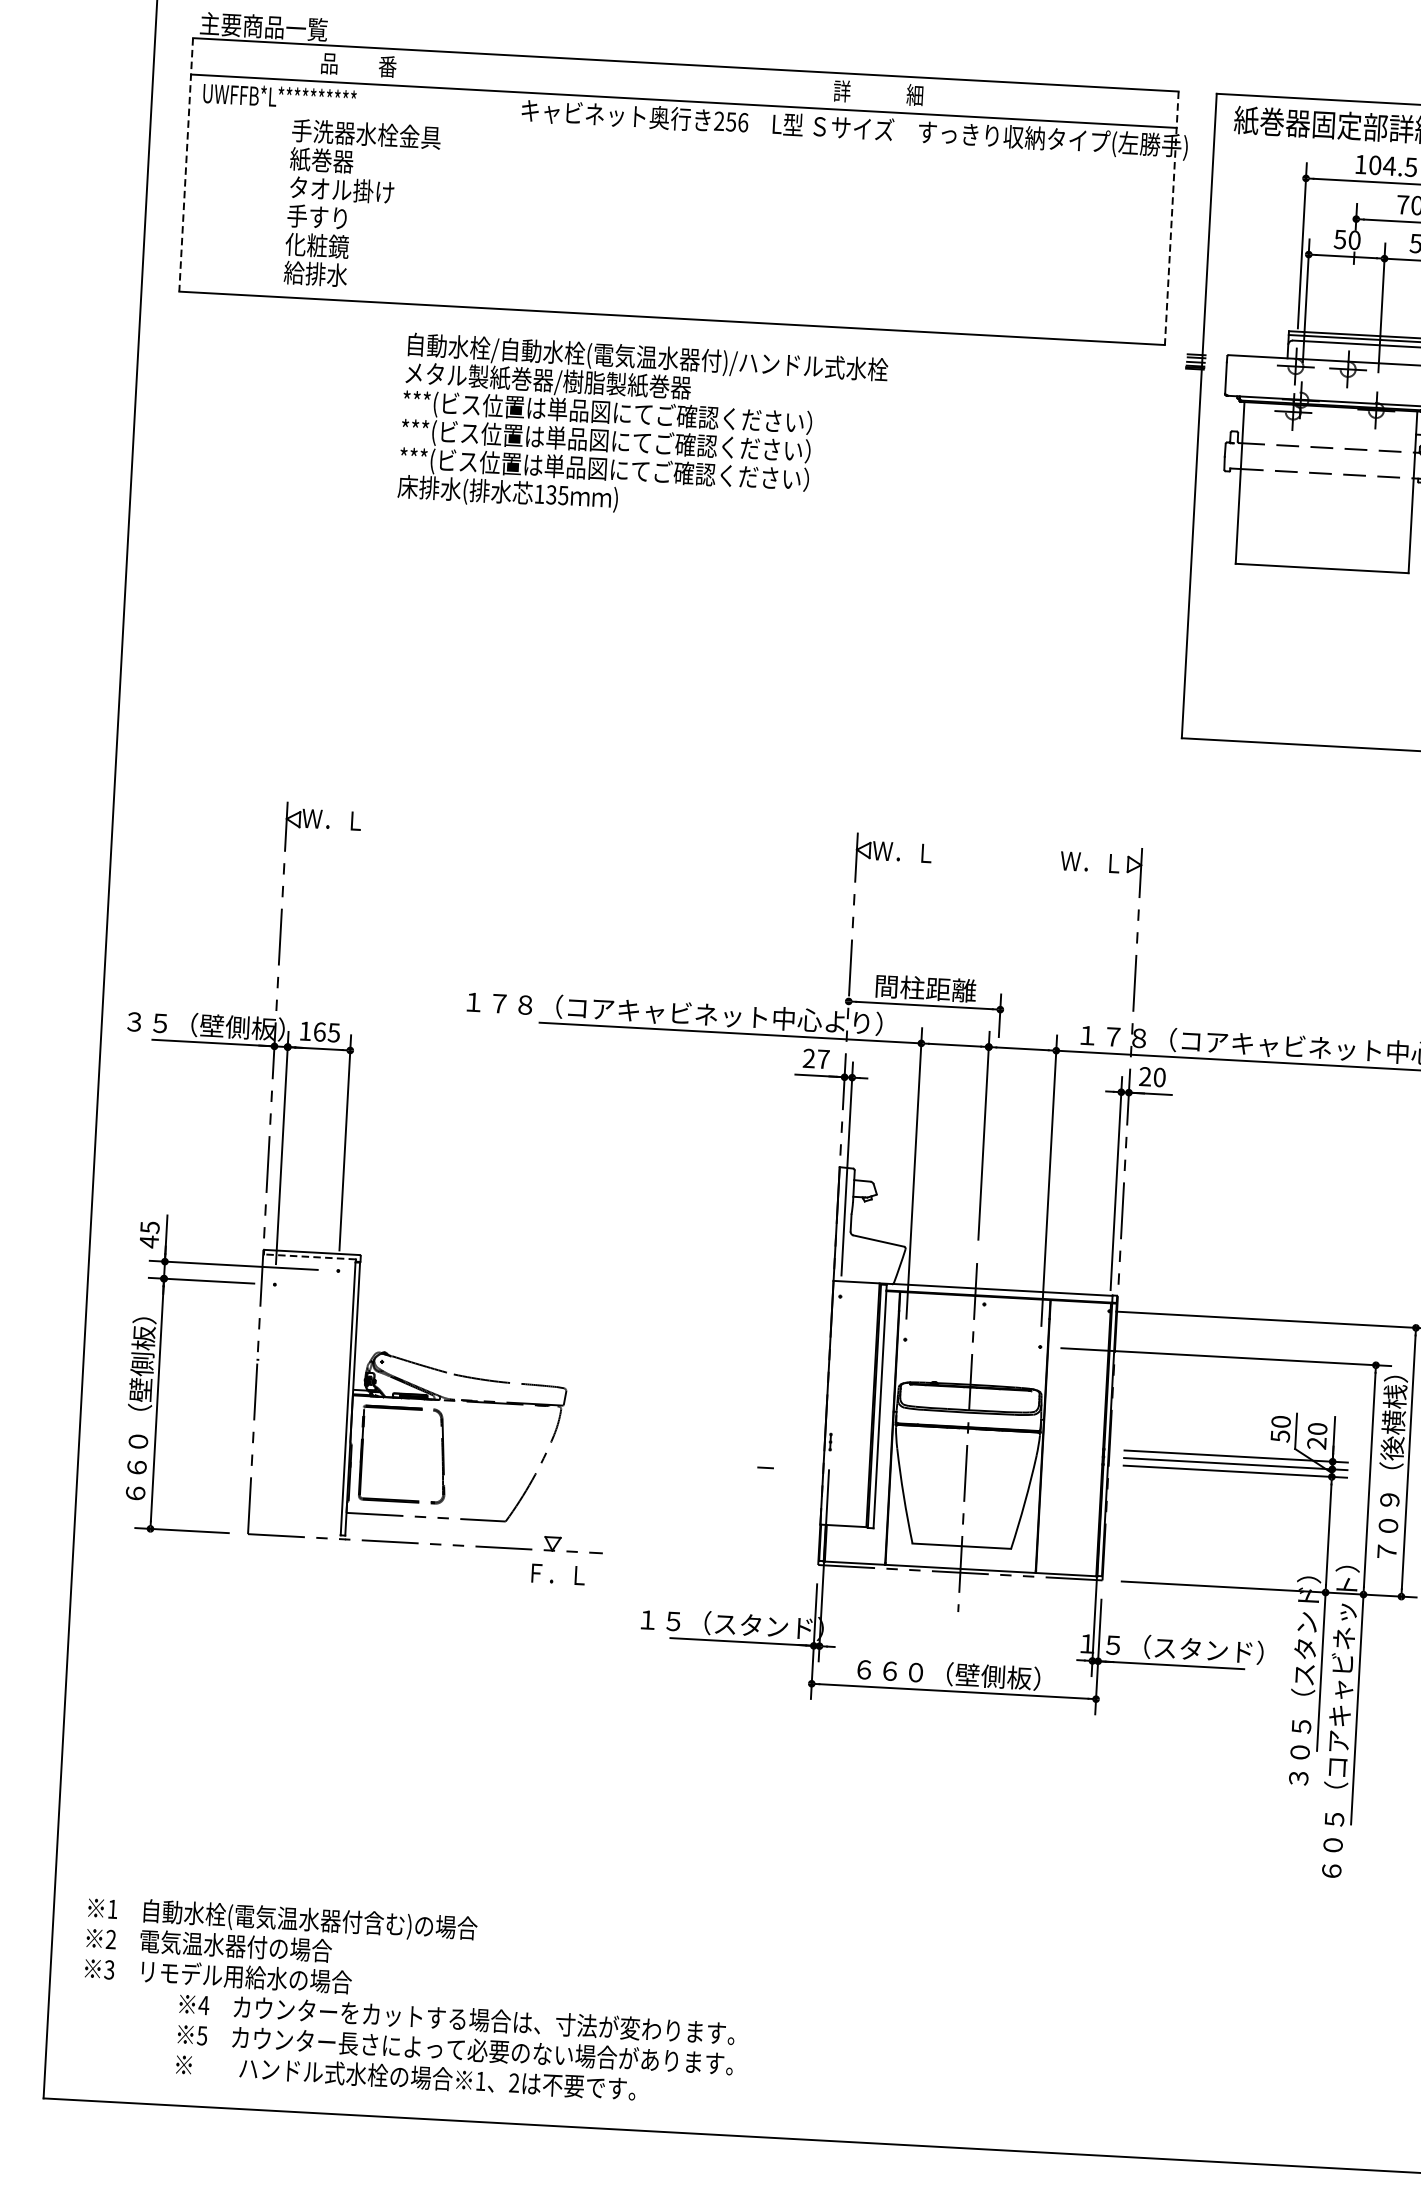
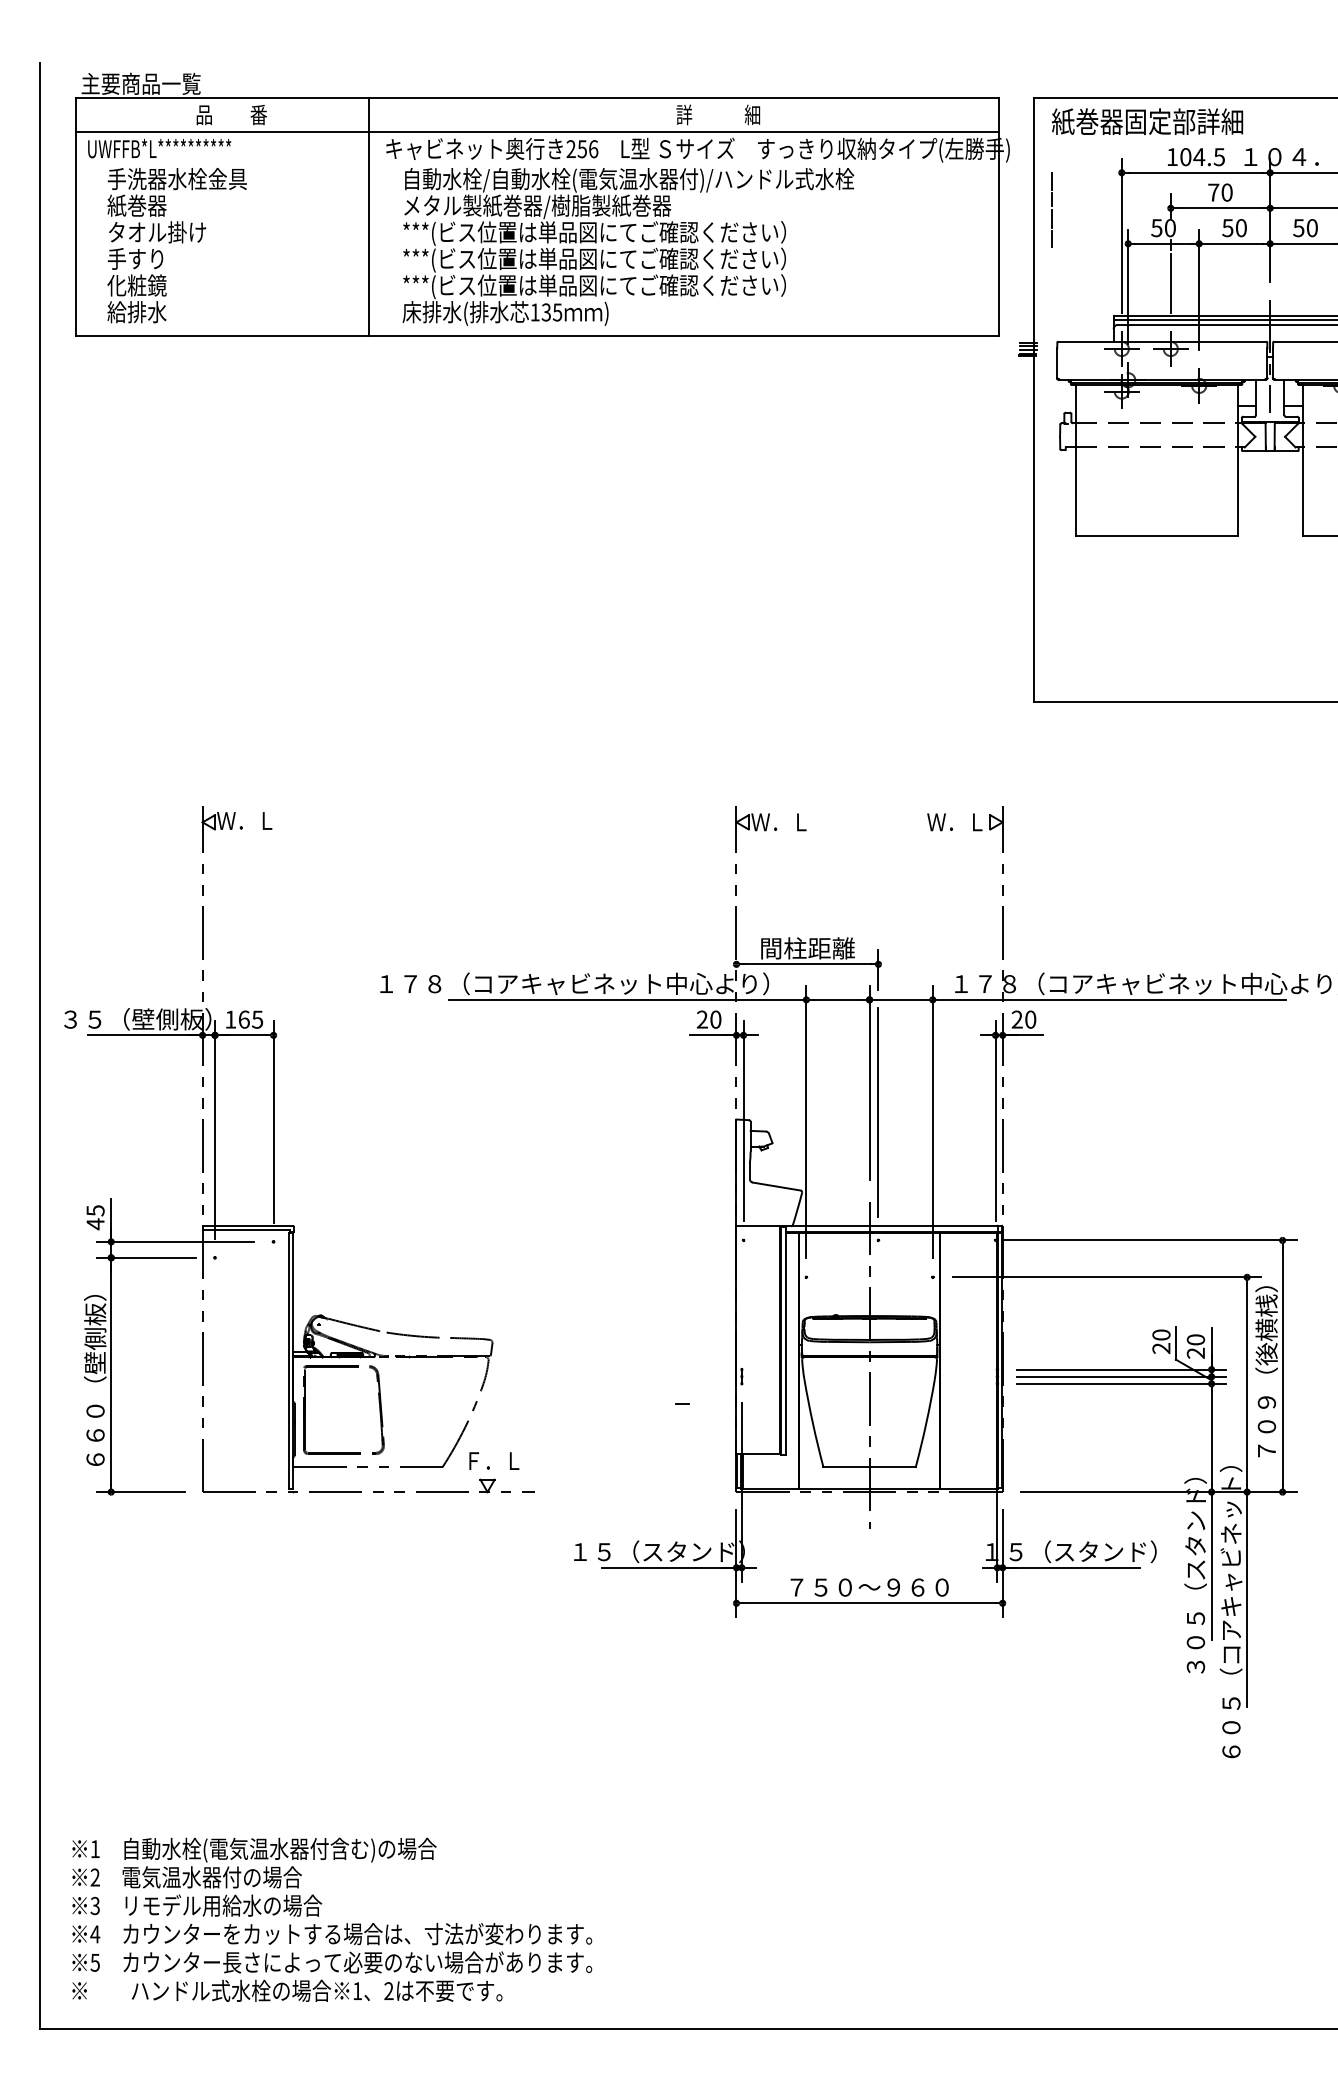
line: (186, 164) -> (75, 216), dashed -> solid
line: (498, 181) -> (368, 216), added
text: (361, 205) -> (176, 245), moved
line: (1228, 213) -> (1051, 209), added
line: (1171, 217) -> (998, 216), dashed -> solid
line: (1351, 299) -> (1170, 283), added
text: (643, 429) -> (628, 246), moved
text: (823, 1059) -> (715, 1019), 27 -> 20
line: (991, 1167) -> (878, 1112), added
line: (308, 1257) -> (245, 1230), dashed -> solid
text: (1280, 1436) -> (1161, 1348), 50 -> 20
text: (558, 1573) -> (494, 1460), moved
text: (948, 1674) -> (863, 1587), ６６０（壁側板） -> ７５０～９６０
text: (455, 2049) -> (332, 1962), moved

